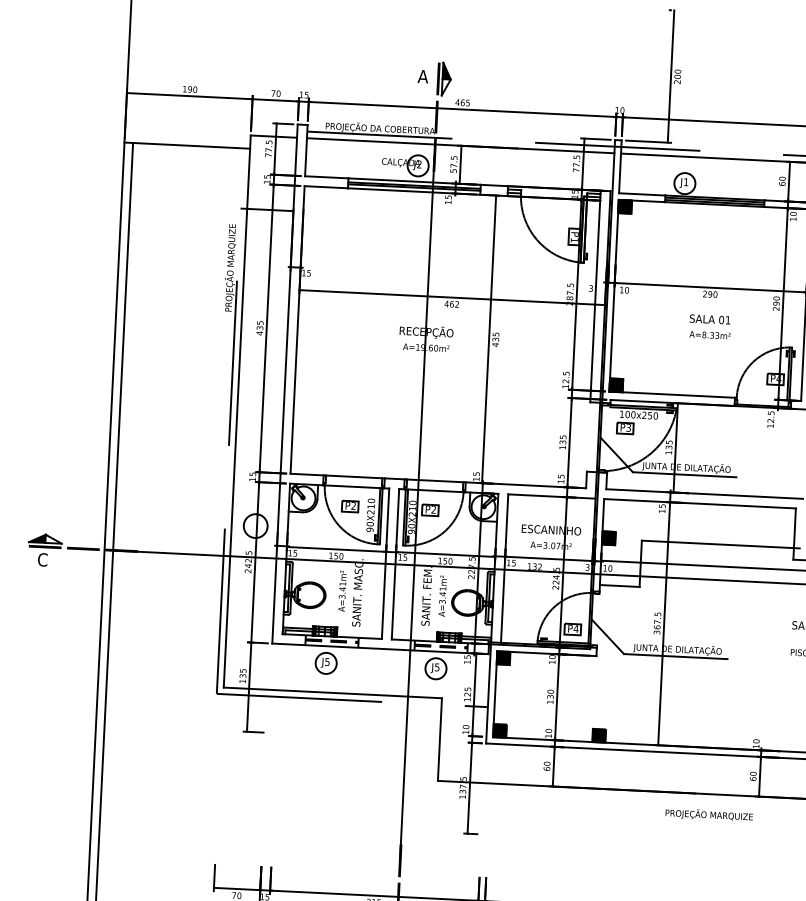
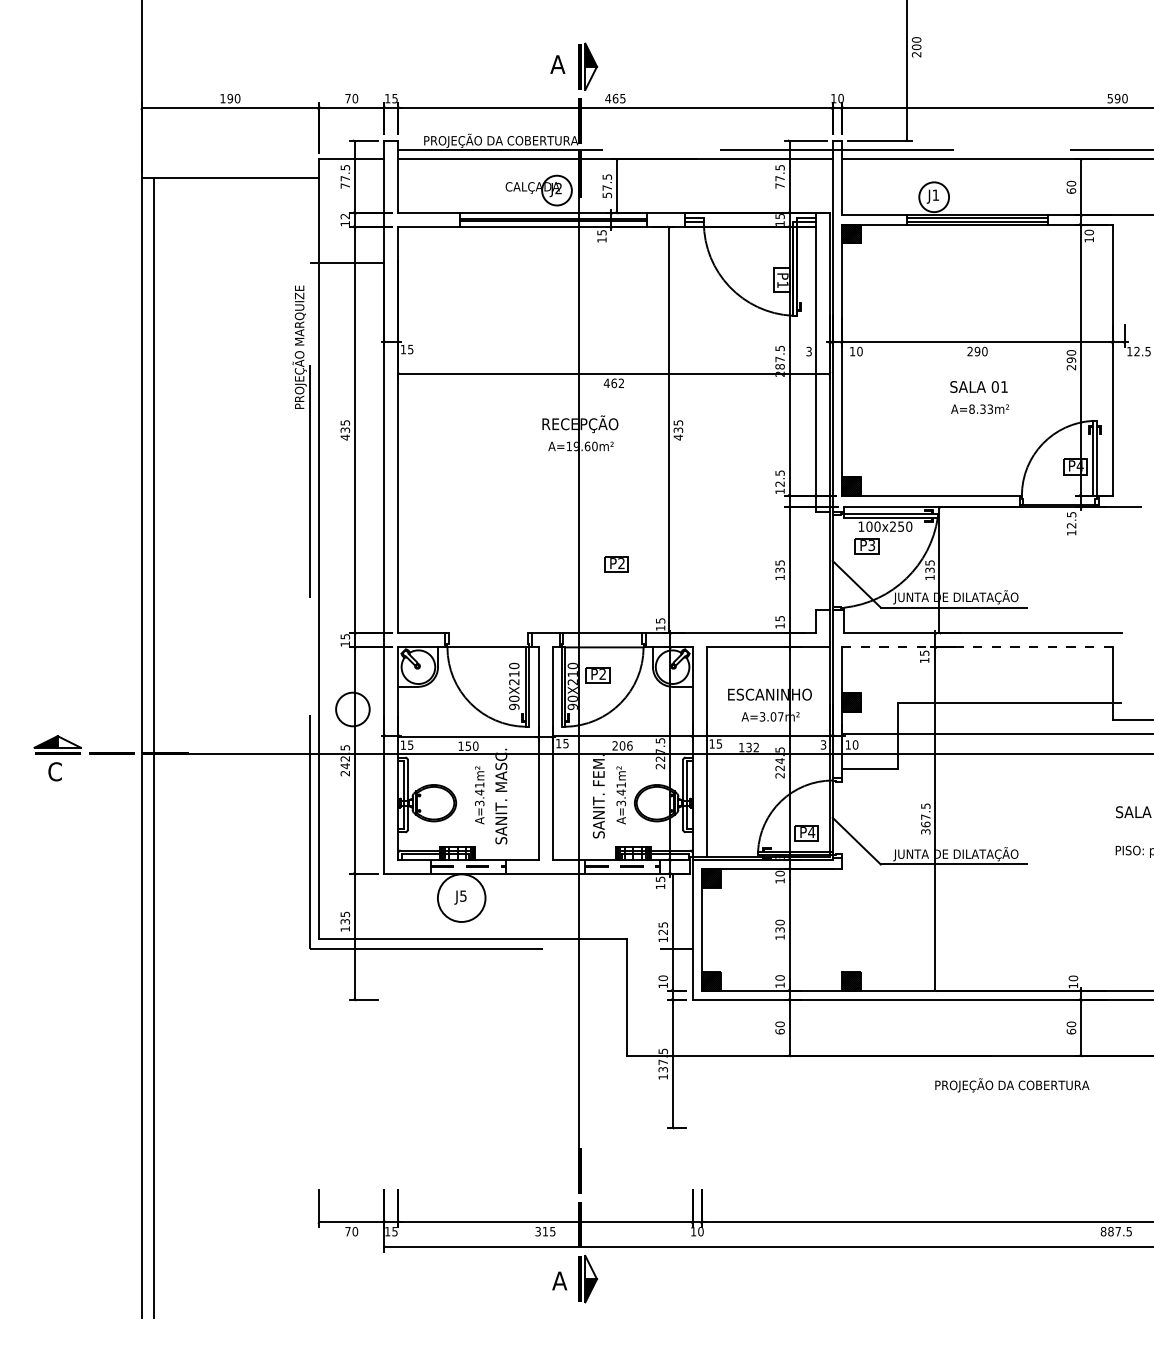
text: (267, 176) -> (345, 216), 15 -> 12
line: (354, 476) -> (488, 633), removed
line: (700, 503) -> (978, 647), solid -> dashed
part: (350, 506) -> (616, 564), moved
text: (445, 560) -> (622, 745), 150 -> 206
circle: (326, 663) -> (461, 898), size x1.6
part: (435, 668) -> (616, 897), removed
text: (709, 815) -> (1012, 1085), PROJEÇÃO MARQUIZE -> PROJEÇÃO DA COBERTURA

